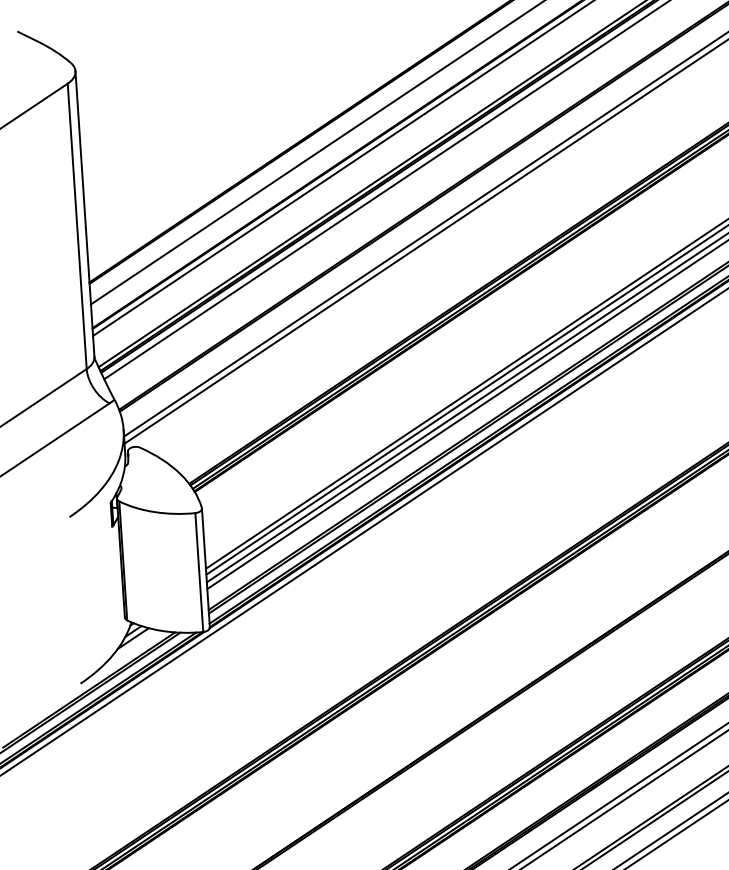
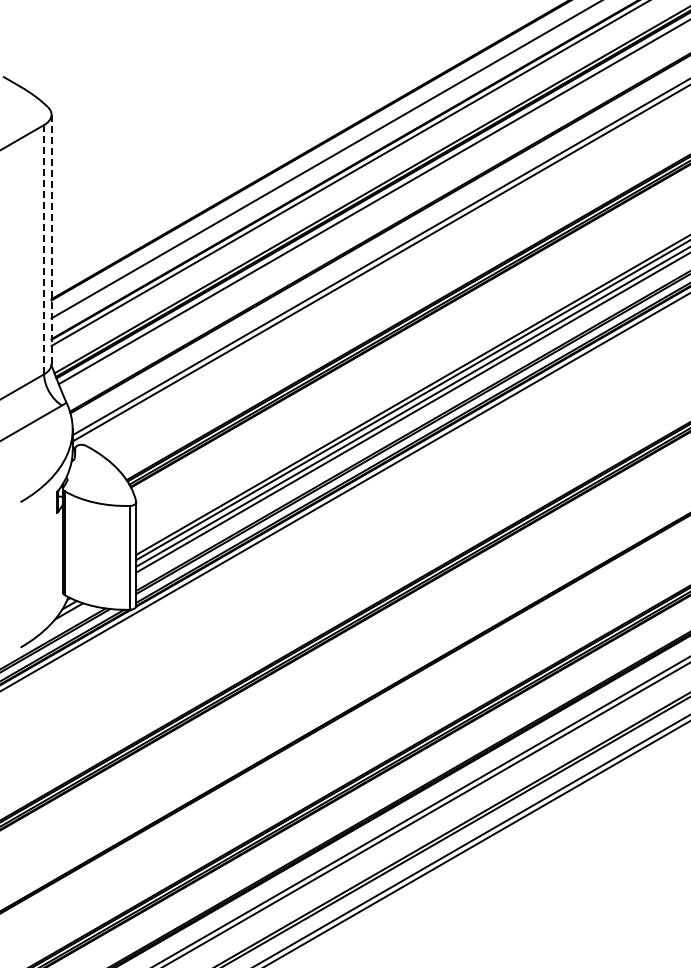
line: (84, 214) -> (51, 239), solid -> dashed
line: (77, 226) -> (44, 249), solid -> dashed

